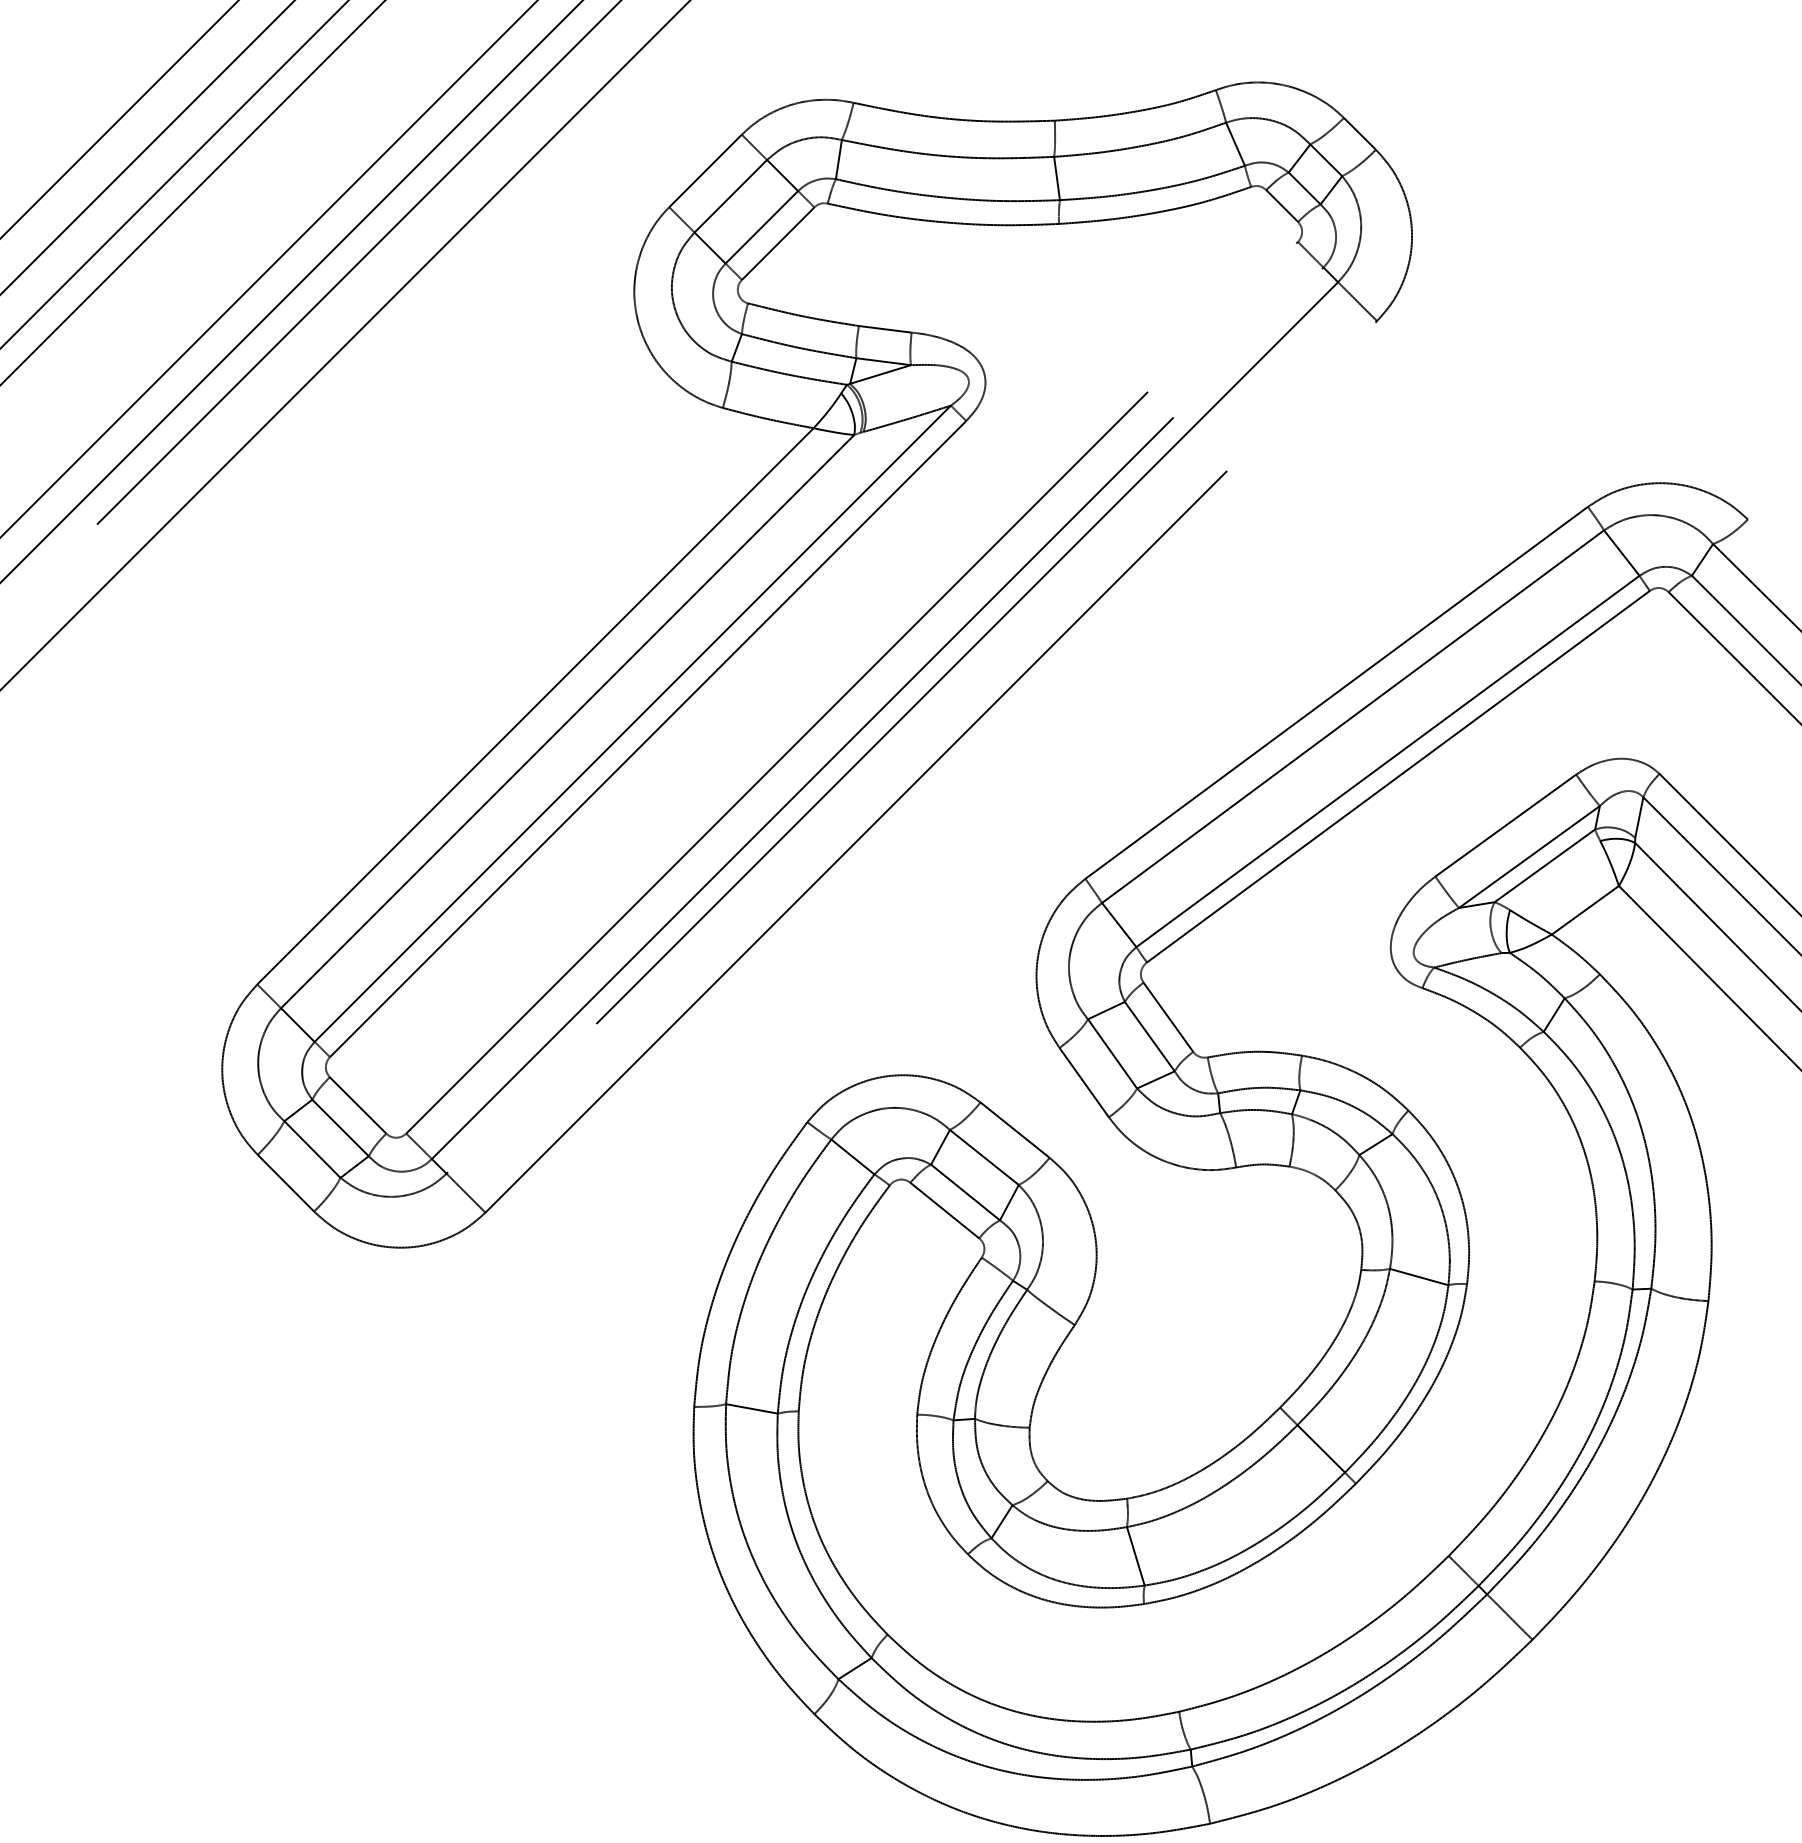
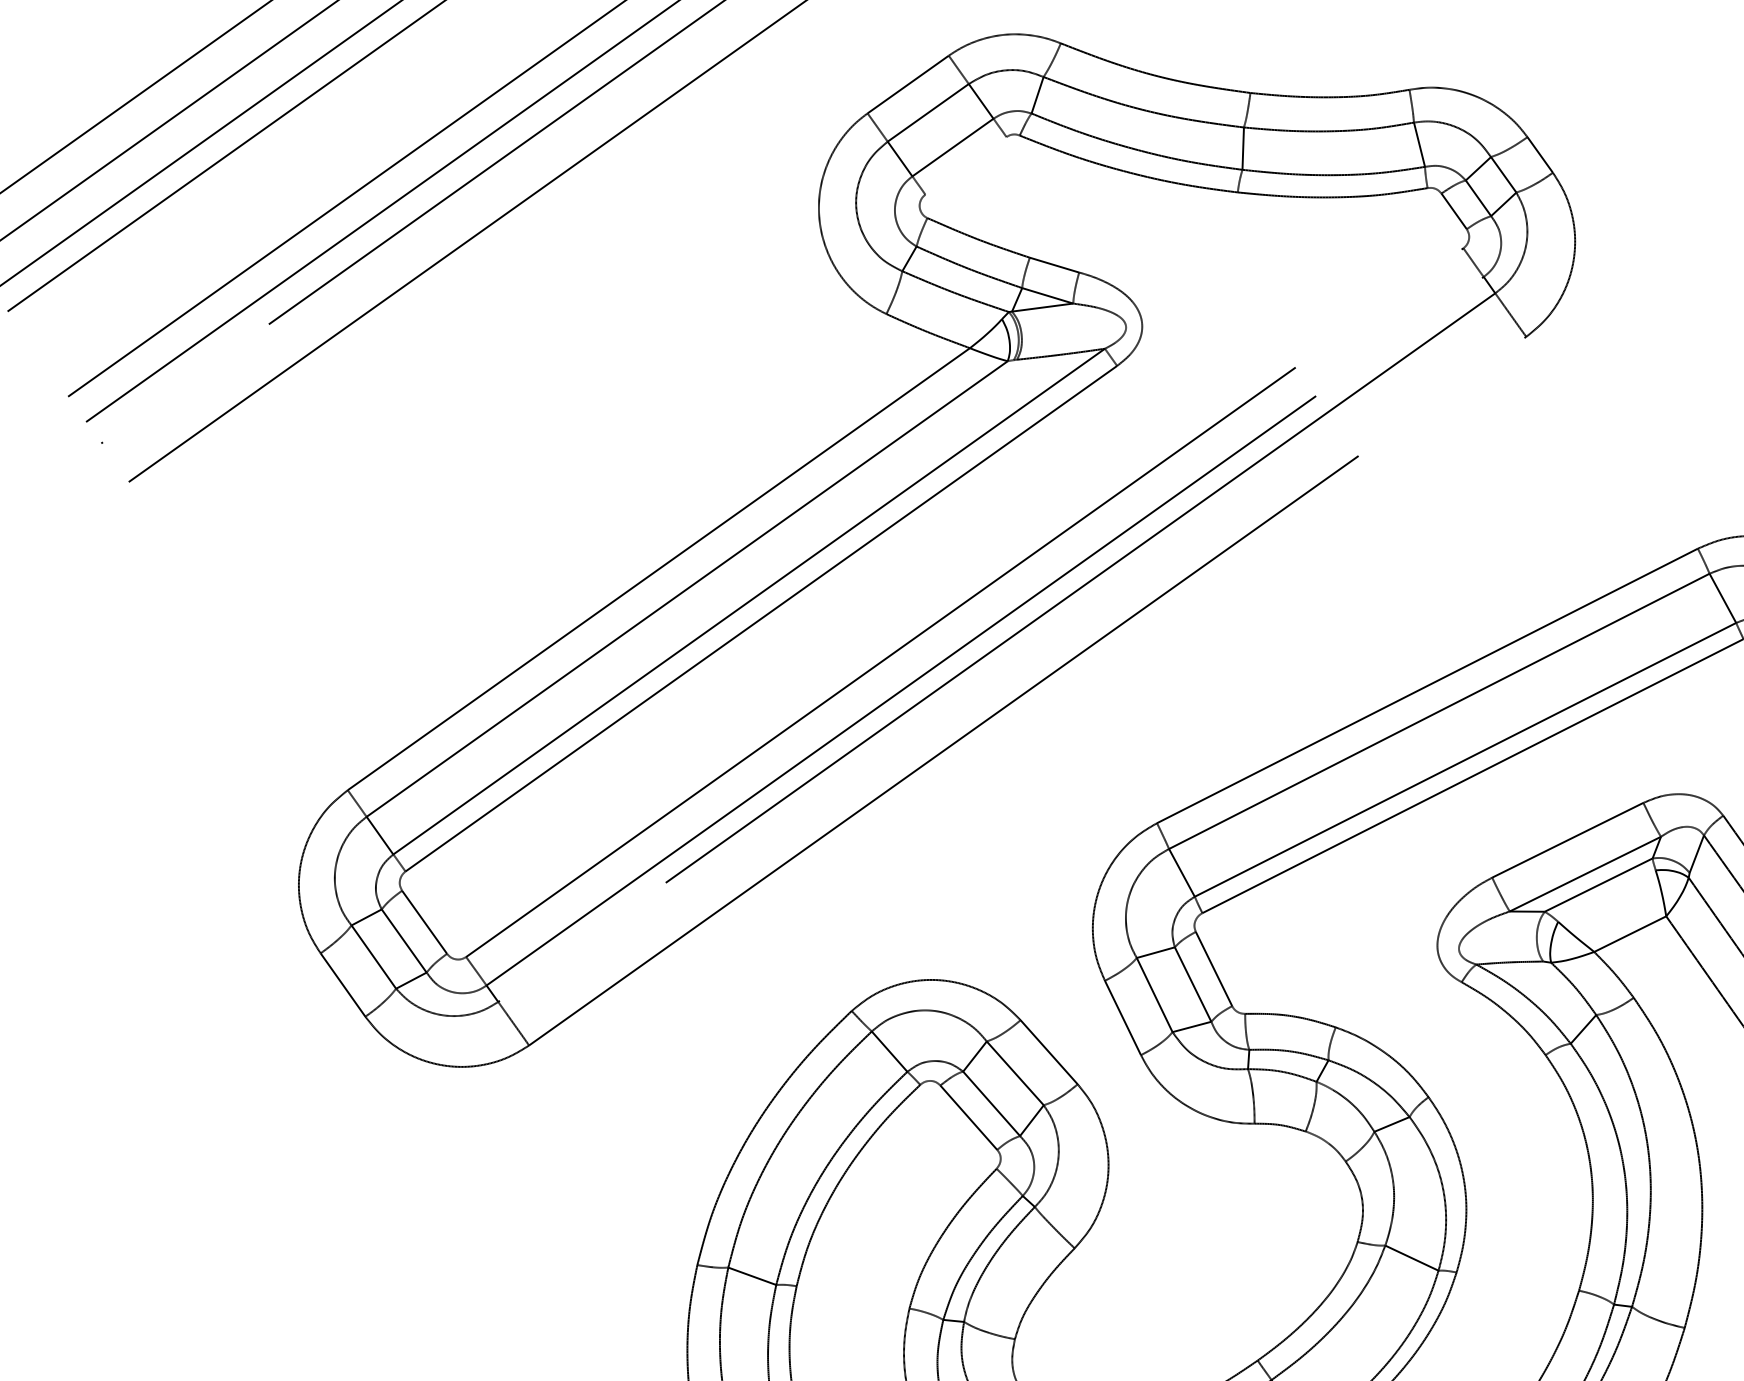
line: (777, 243) -> (965, 165), removed

